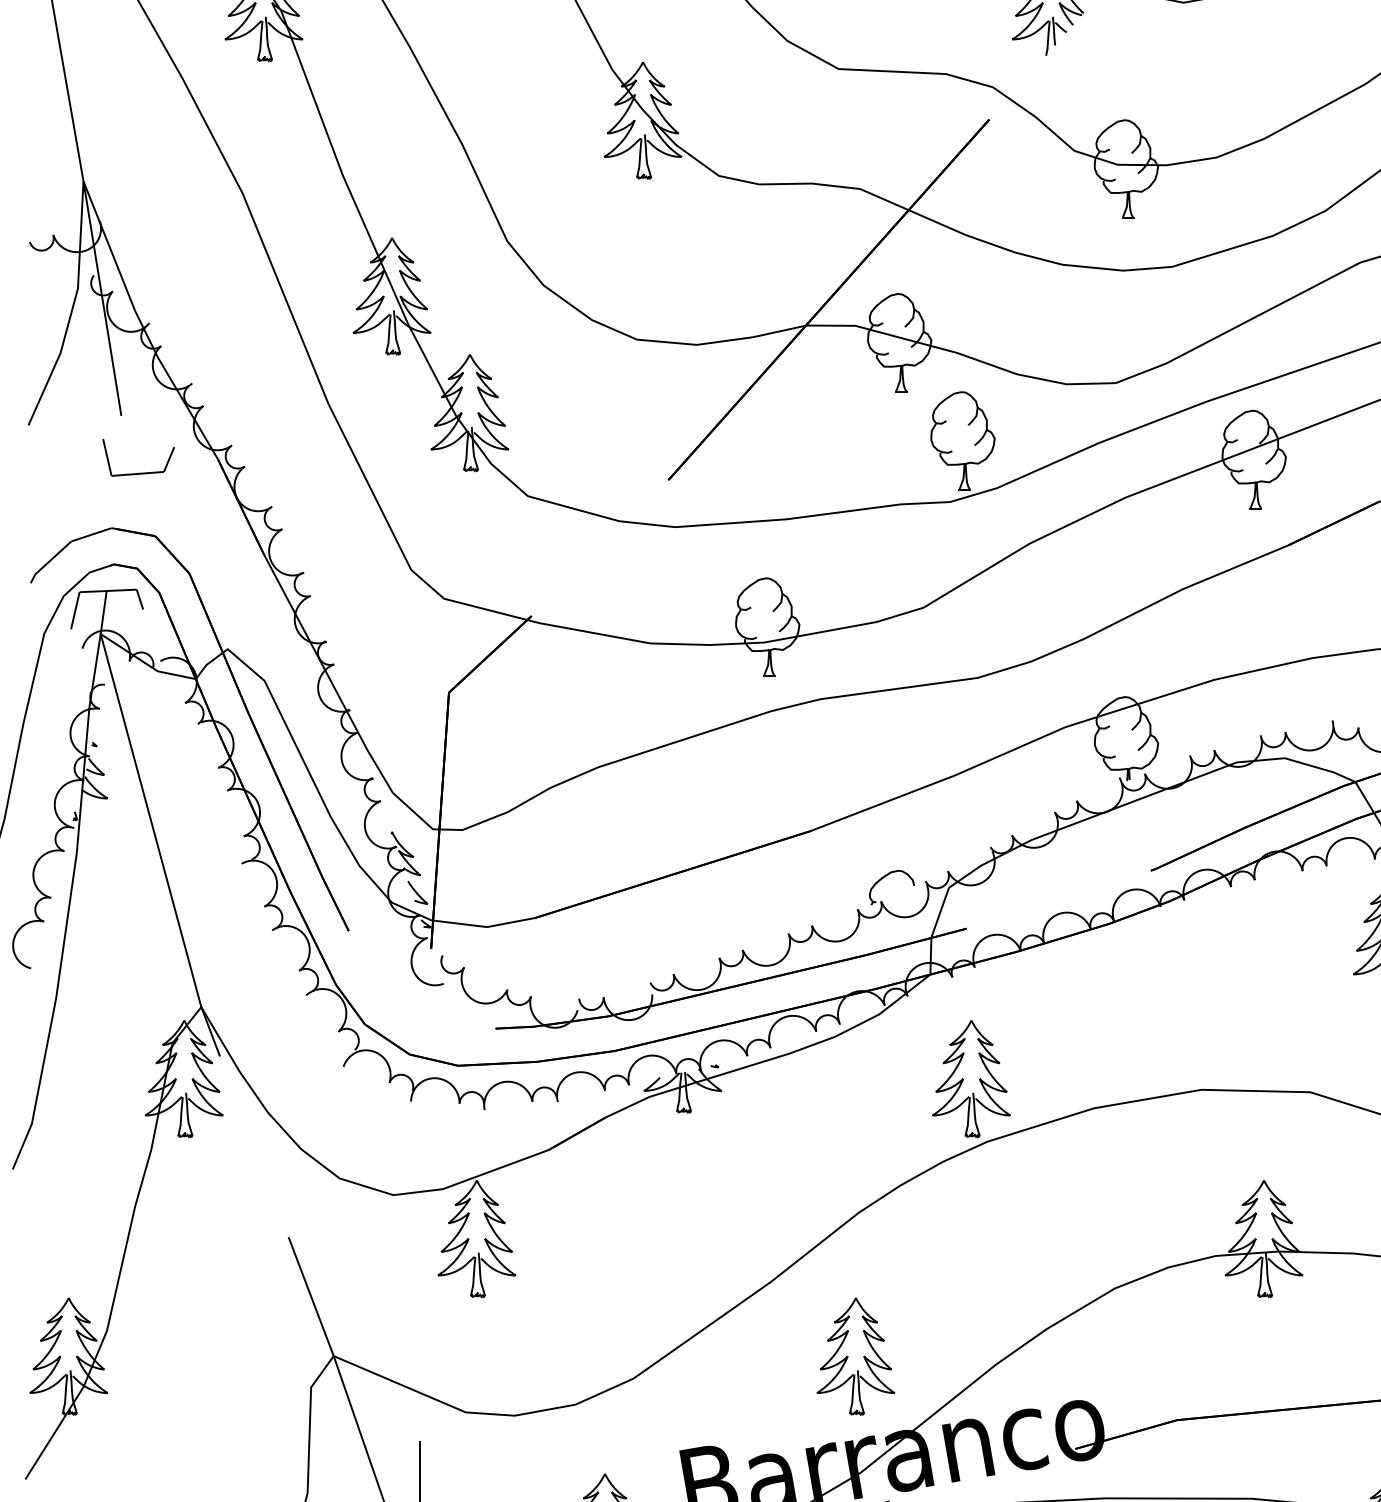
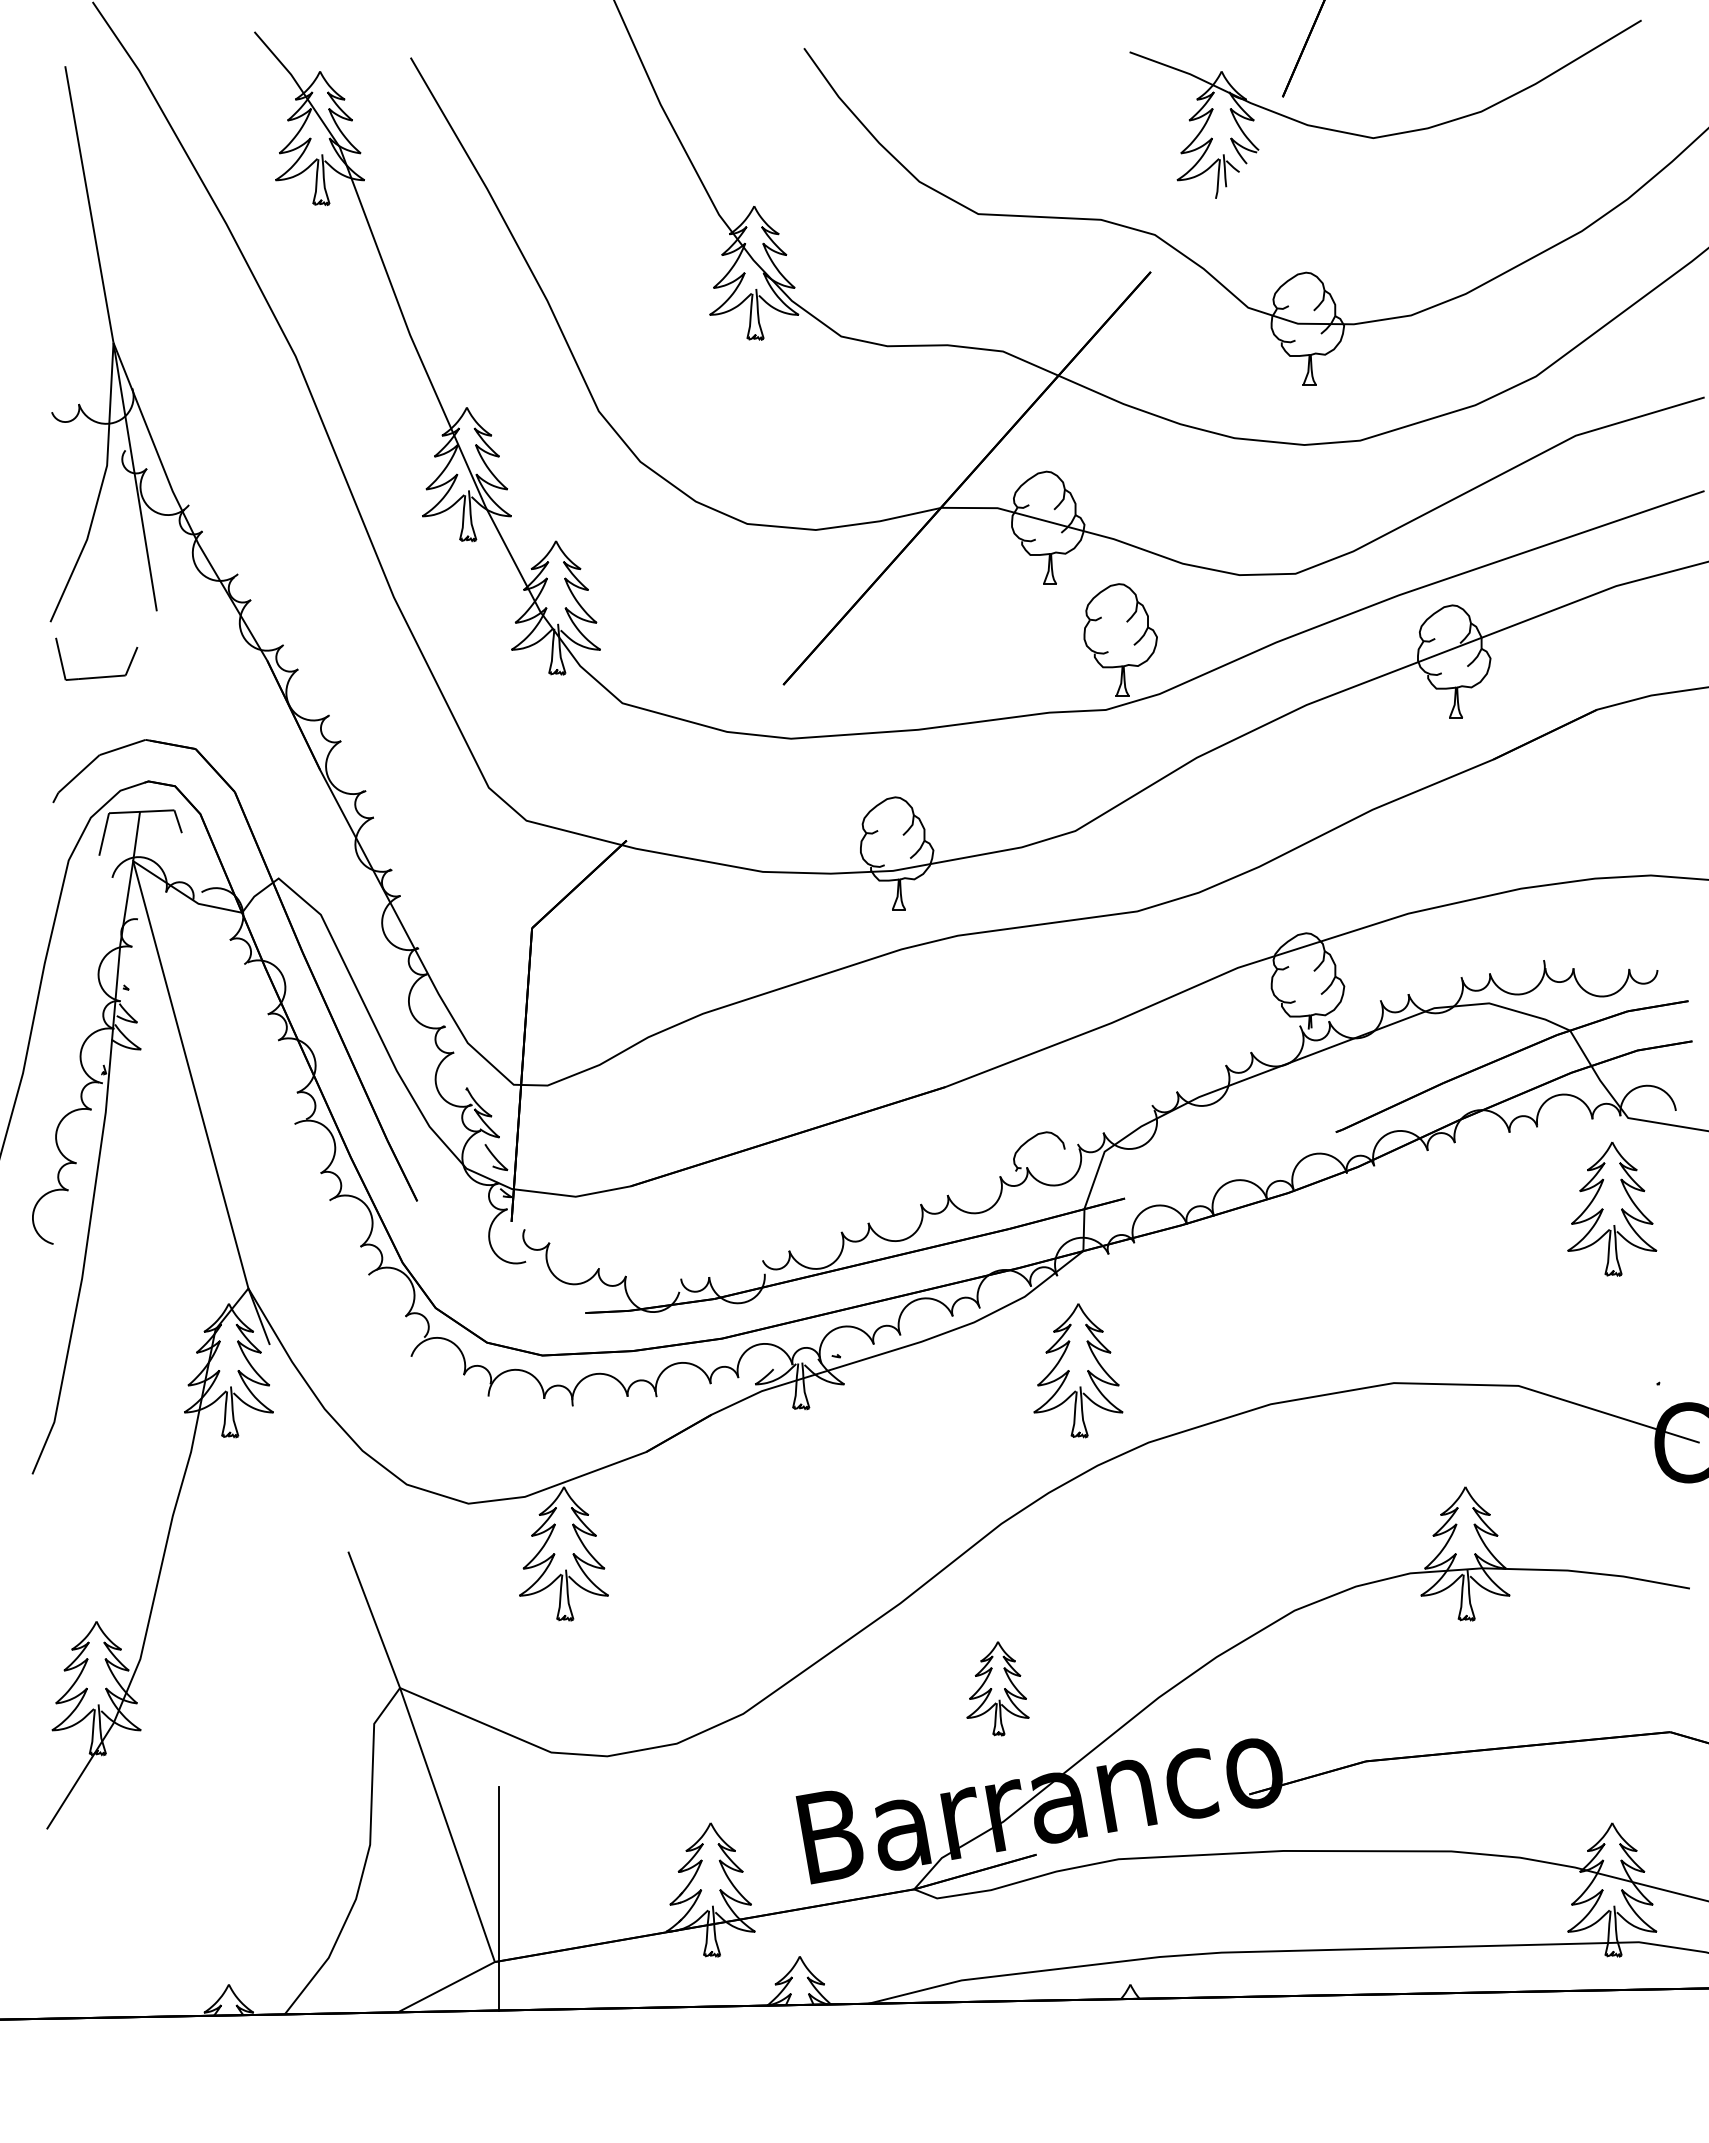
part: (138, 472) -> (96, 676), moved
part: (971, 1078) -> (1078, 1370), moved
part: (855, 1356) -> (997, 1688), size x0.7

